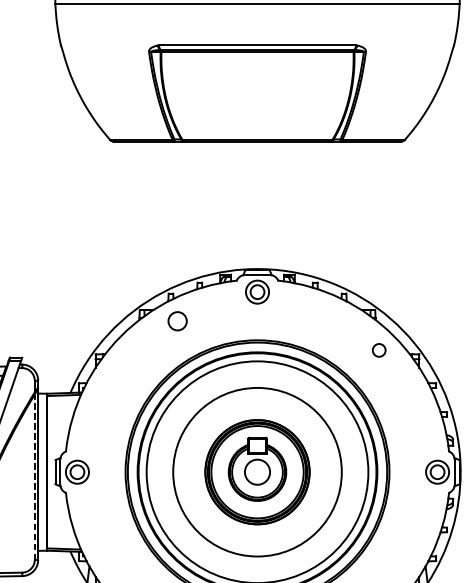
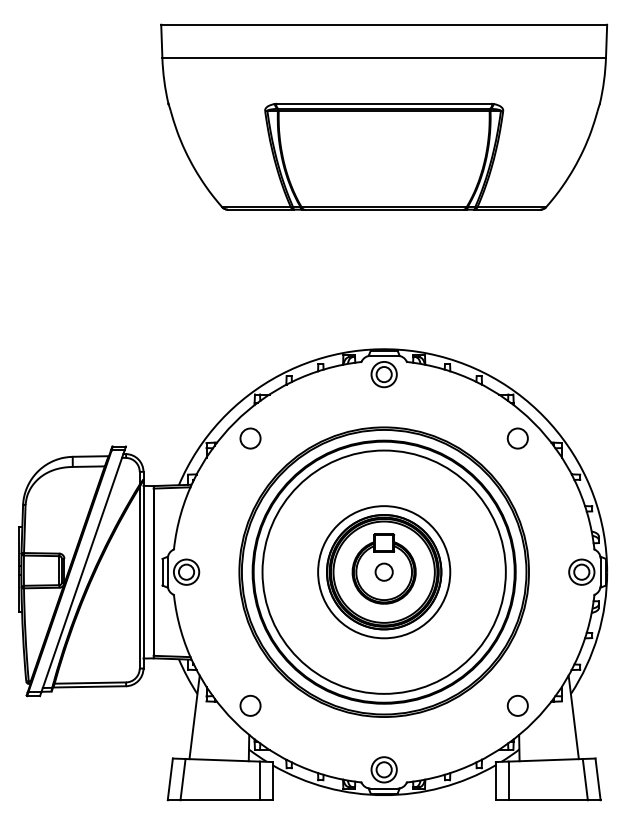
circle: (177, 321) -> (250, 438), moved
circle: (378, 350) -> (517, 438), size x1.43
circle: (256, 471) -> (383, 571), size x0.62
circle: (257, 472) -> (384, 572), size x0.71
line: (34, 477) -> (139, 577), dashed -> solid

